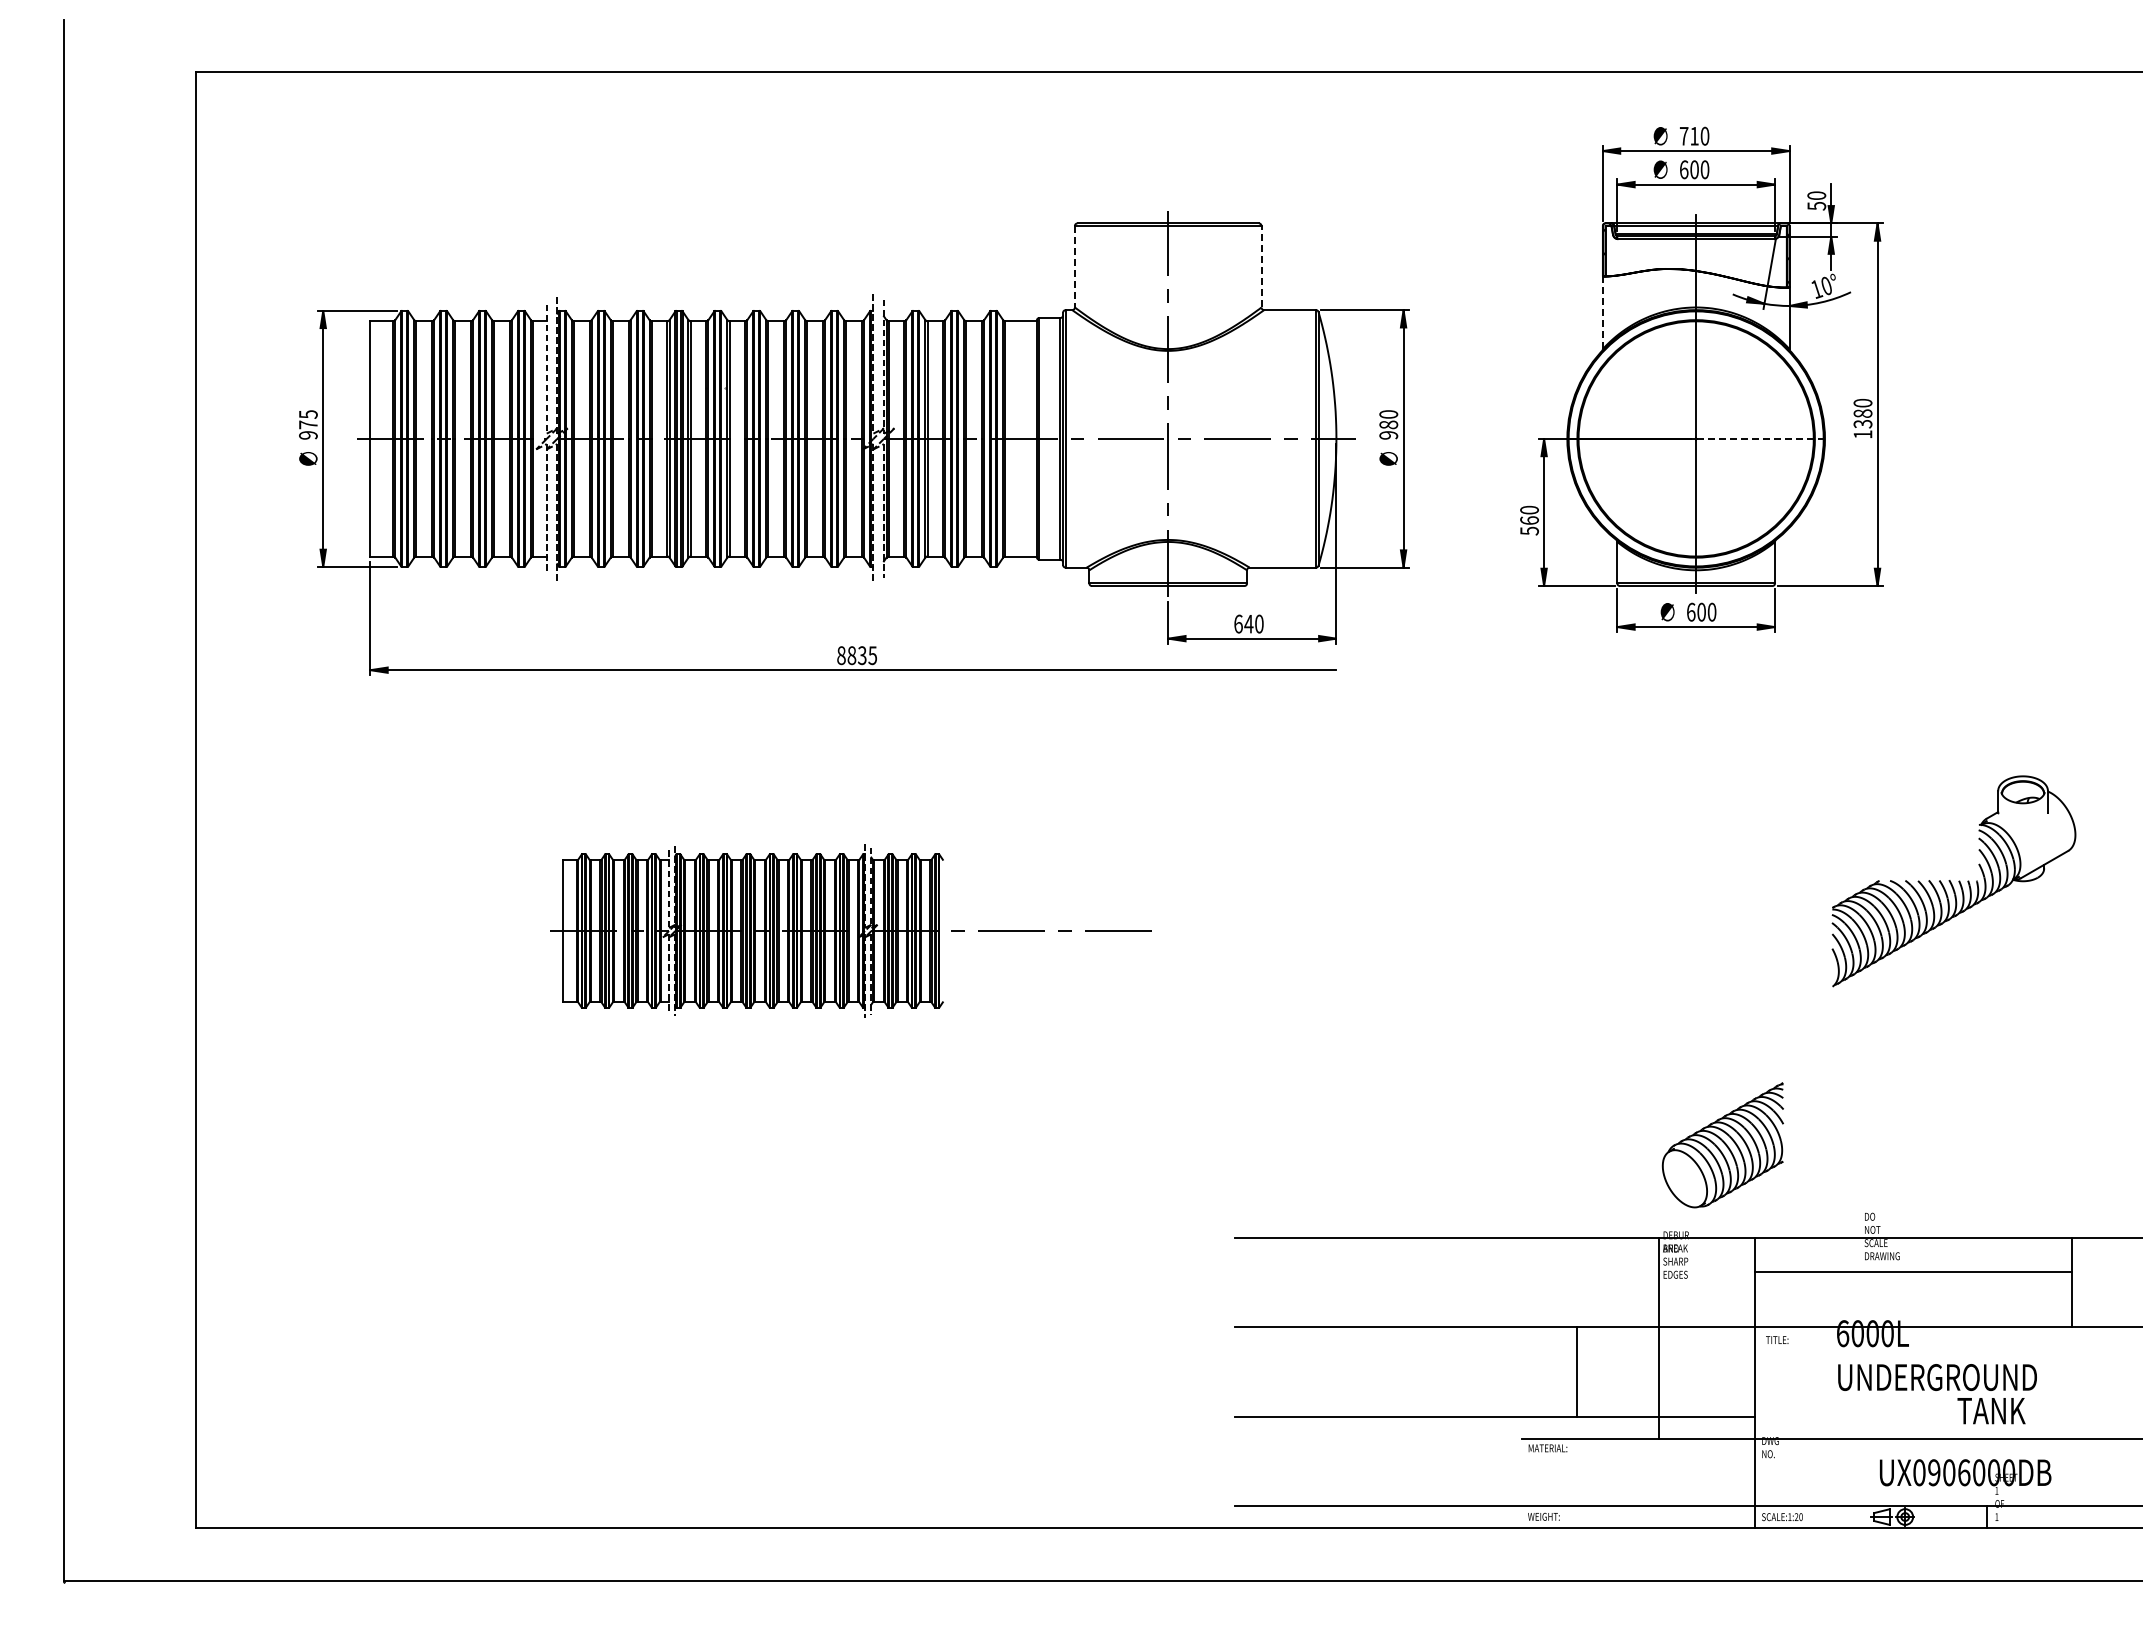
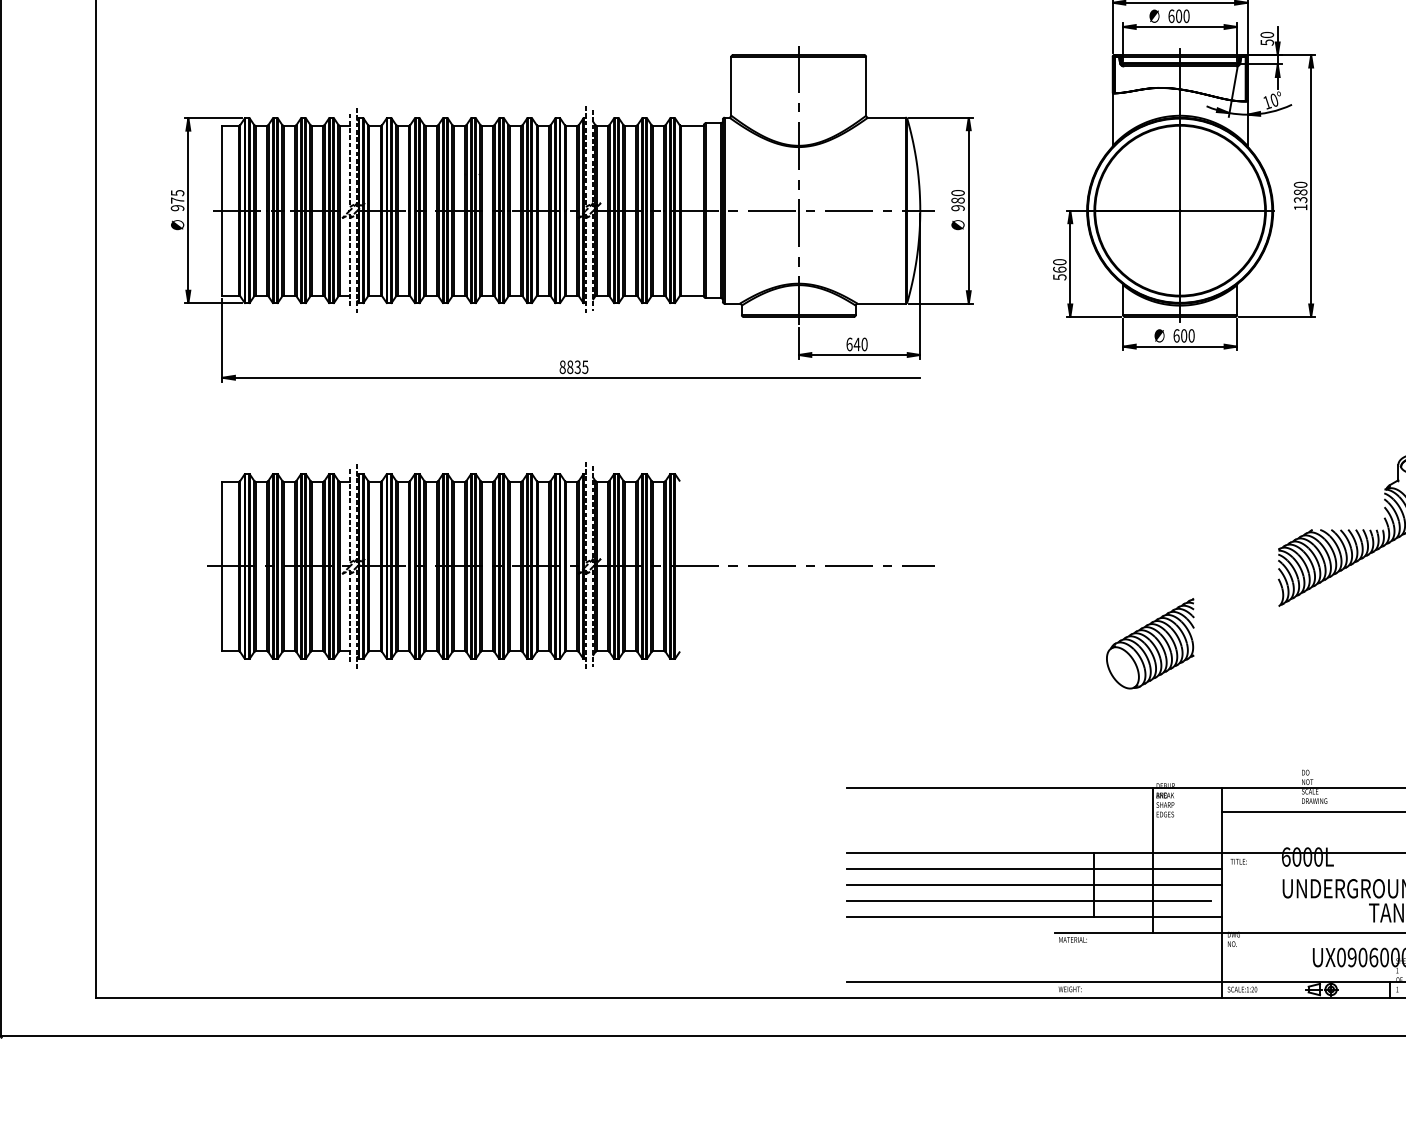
line: (1074, 266) -> (731, 86), dashed -> solid
line: (1261, 266) -> (866, 86), dashed -> solid
line: (1602, 313) -> (1112, 120), dashed -> solid
line: (1762, 438) -> (1228, 210), dashed -> solid
part: (852, 930) -> (570, 565), size x1.67
part: (1722, 1145) -> (1150, 643), moved
line: (1494, 1349) -> (1034, 868), added
line: (1494, 1372) -> (1034, 885), added
line: (1486, 1394) -> (1028, 901), added

